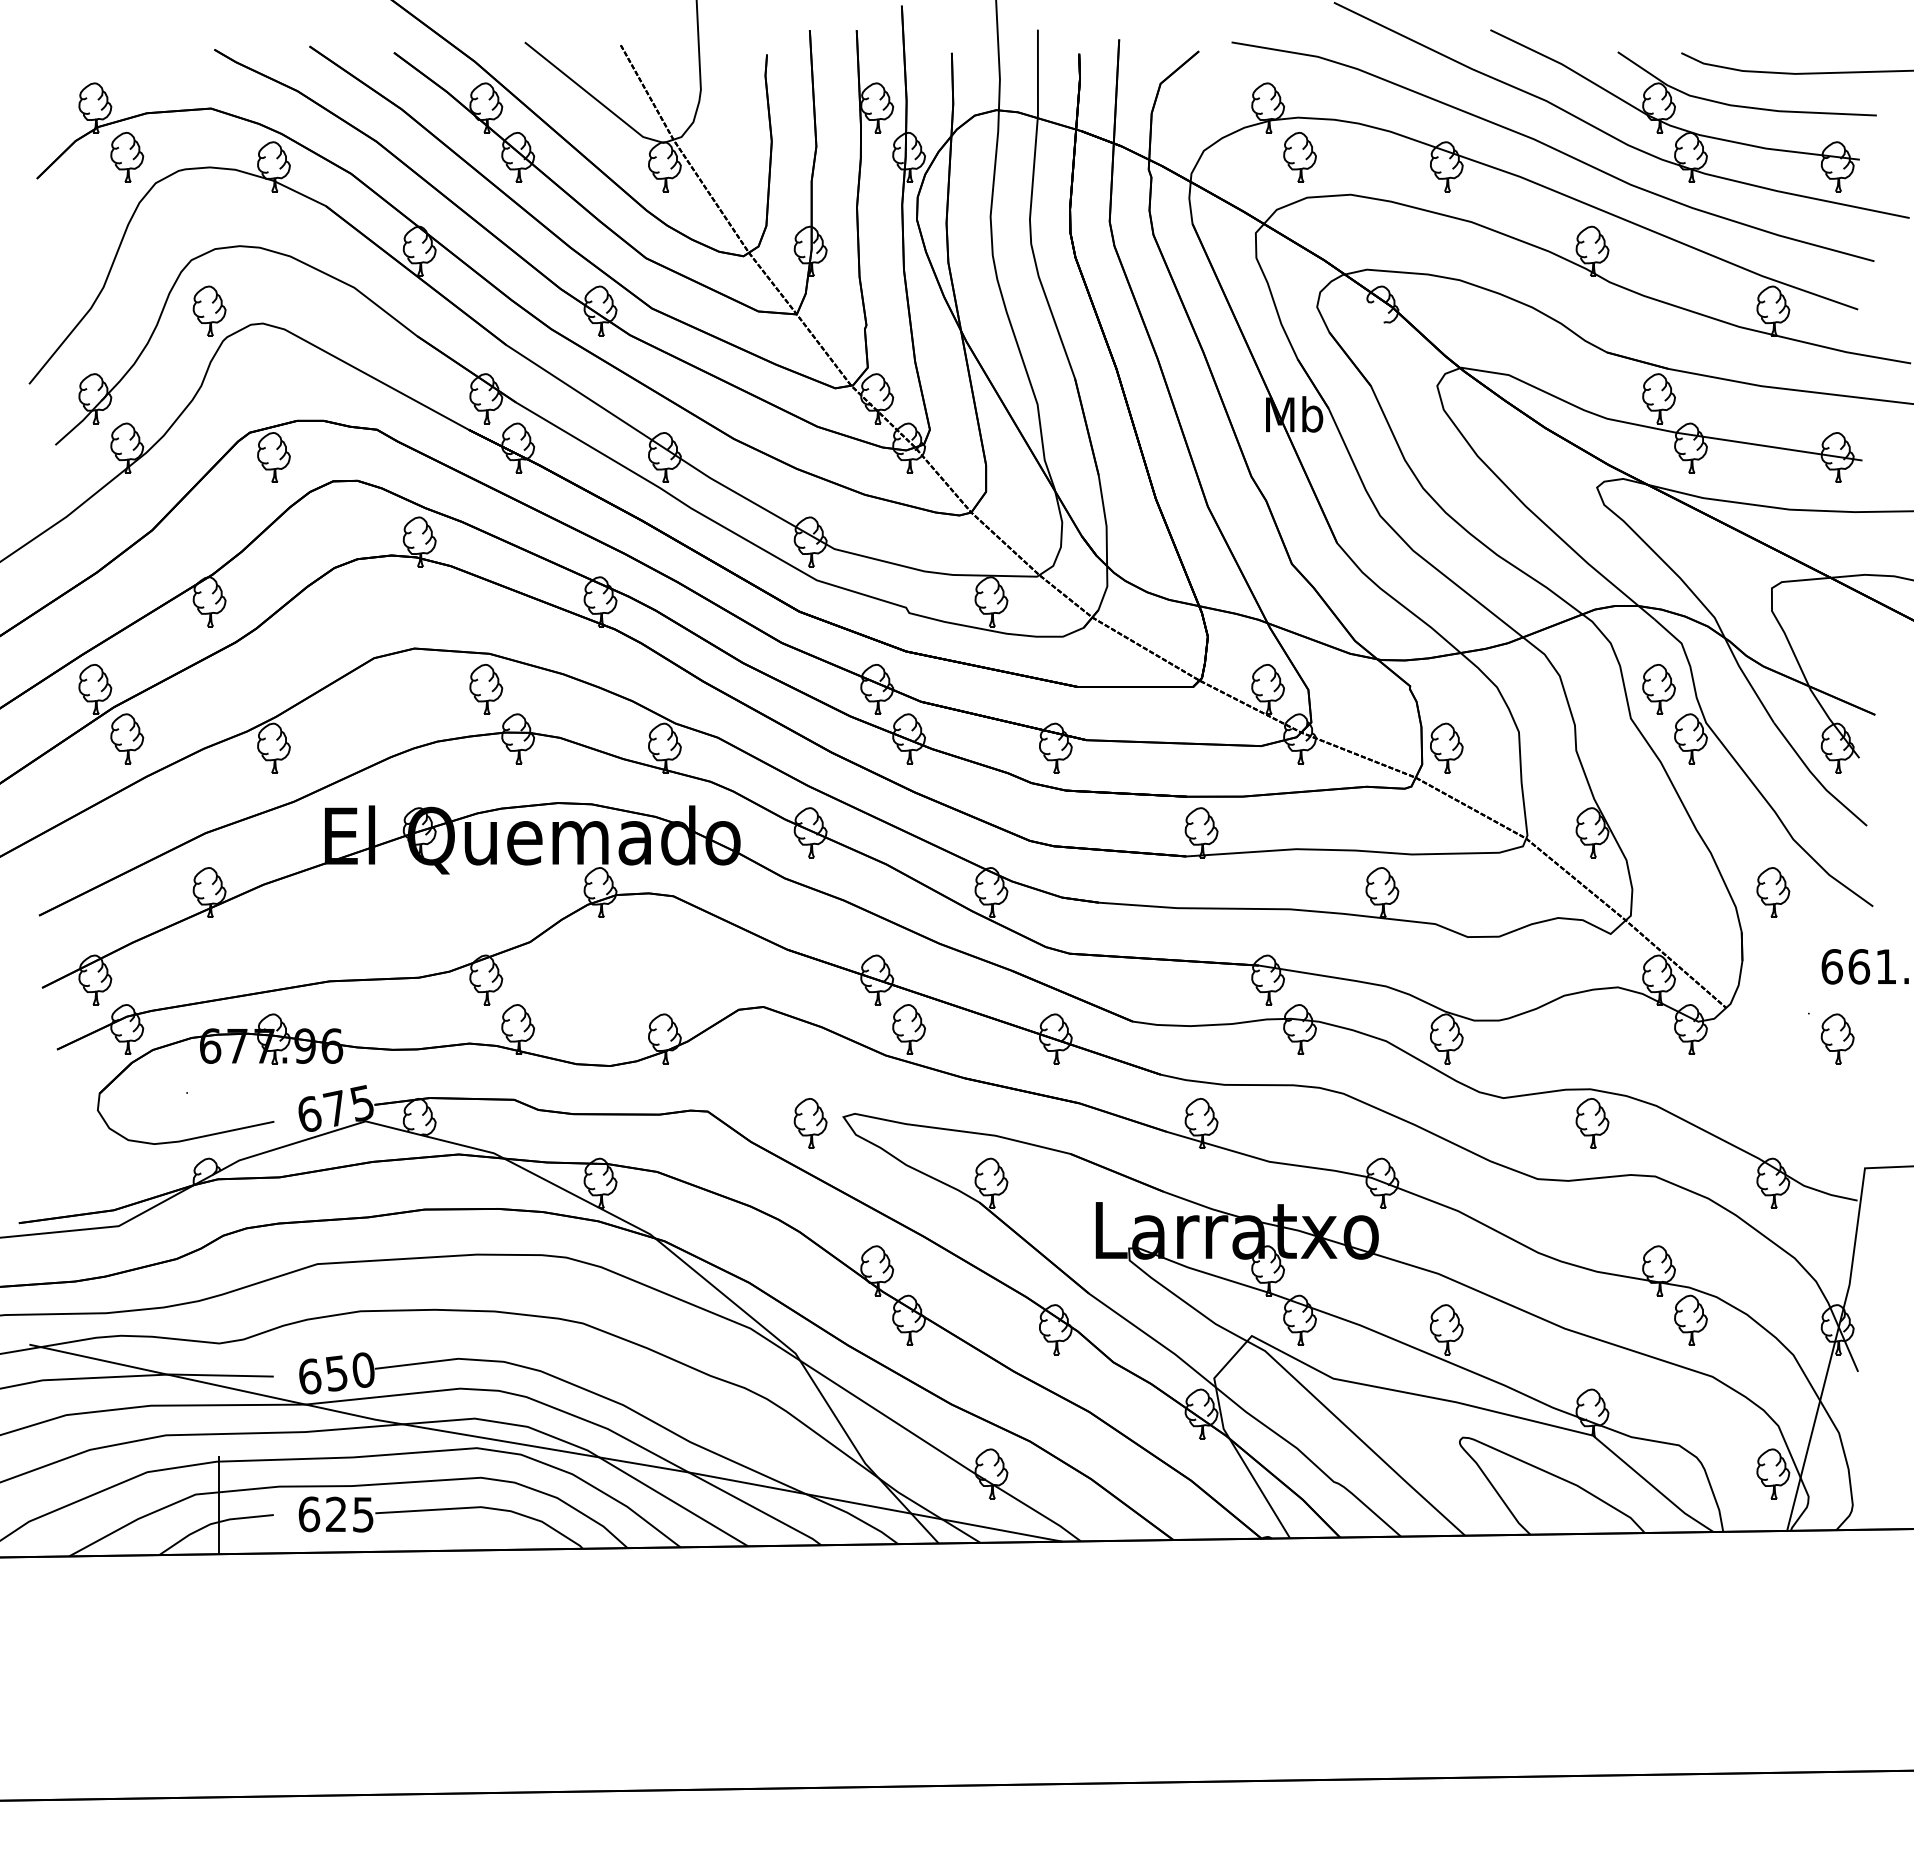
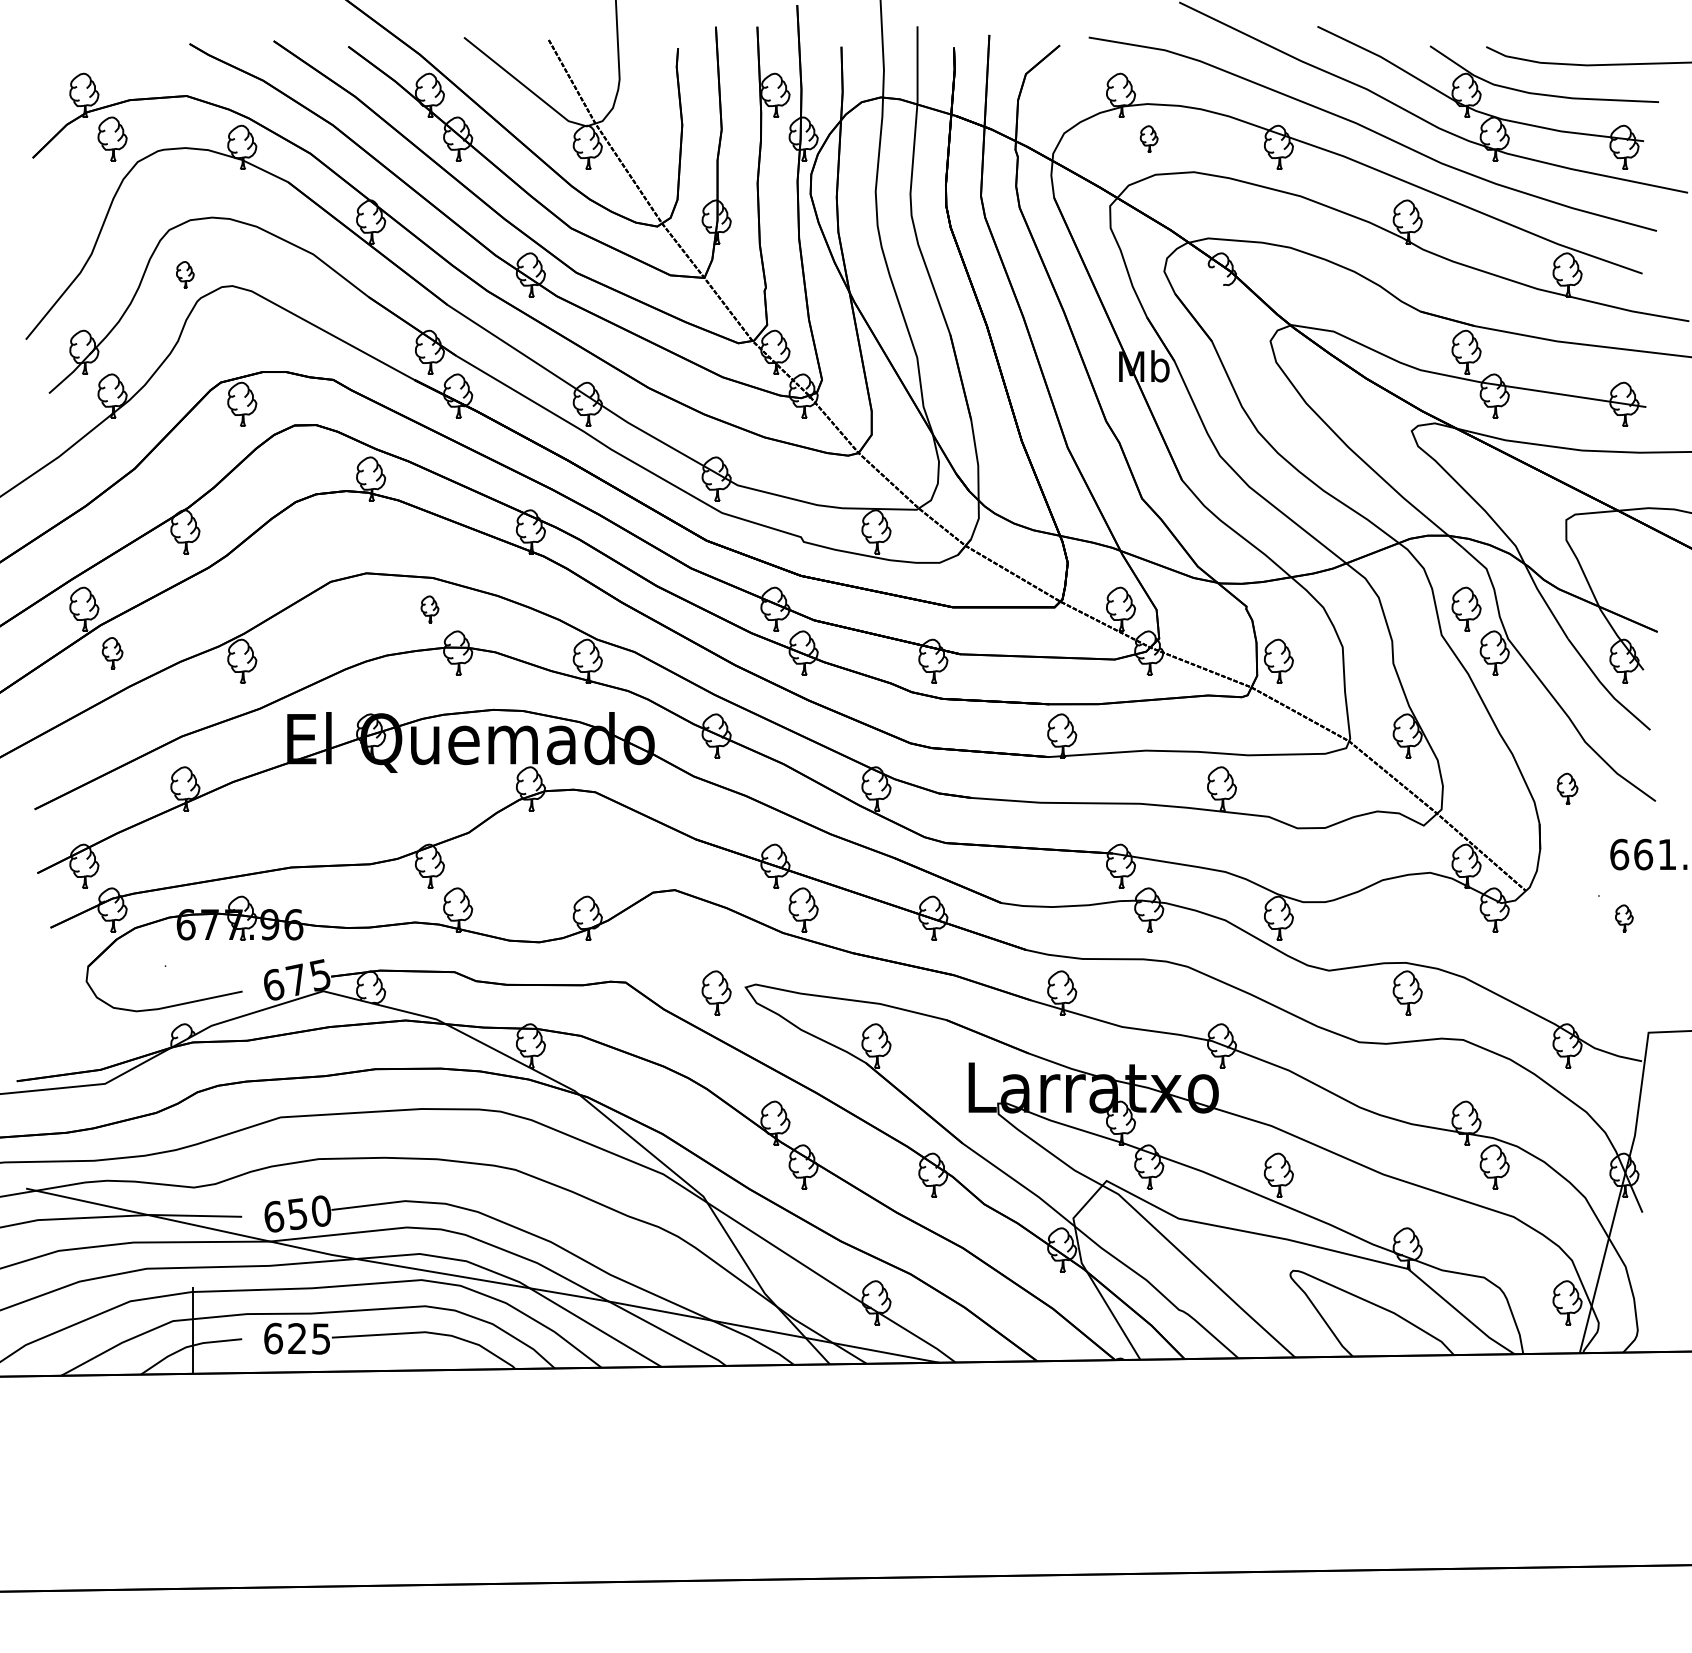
part: (1299, 157) -> (1148, 139), size x0.6
part: (209, 310) -> (185, 274), size x0.6
part: (486, 689) -> (430, 609), size x0.6
part: (127, 738) -> (112, 652), size x0.7
part: (1773, 892) -> (1567, 788), size x0.7
part: (1837, 1038) -> (1624, 917), size x0.6

